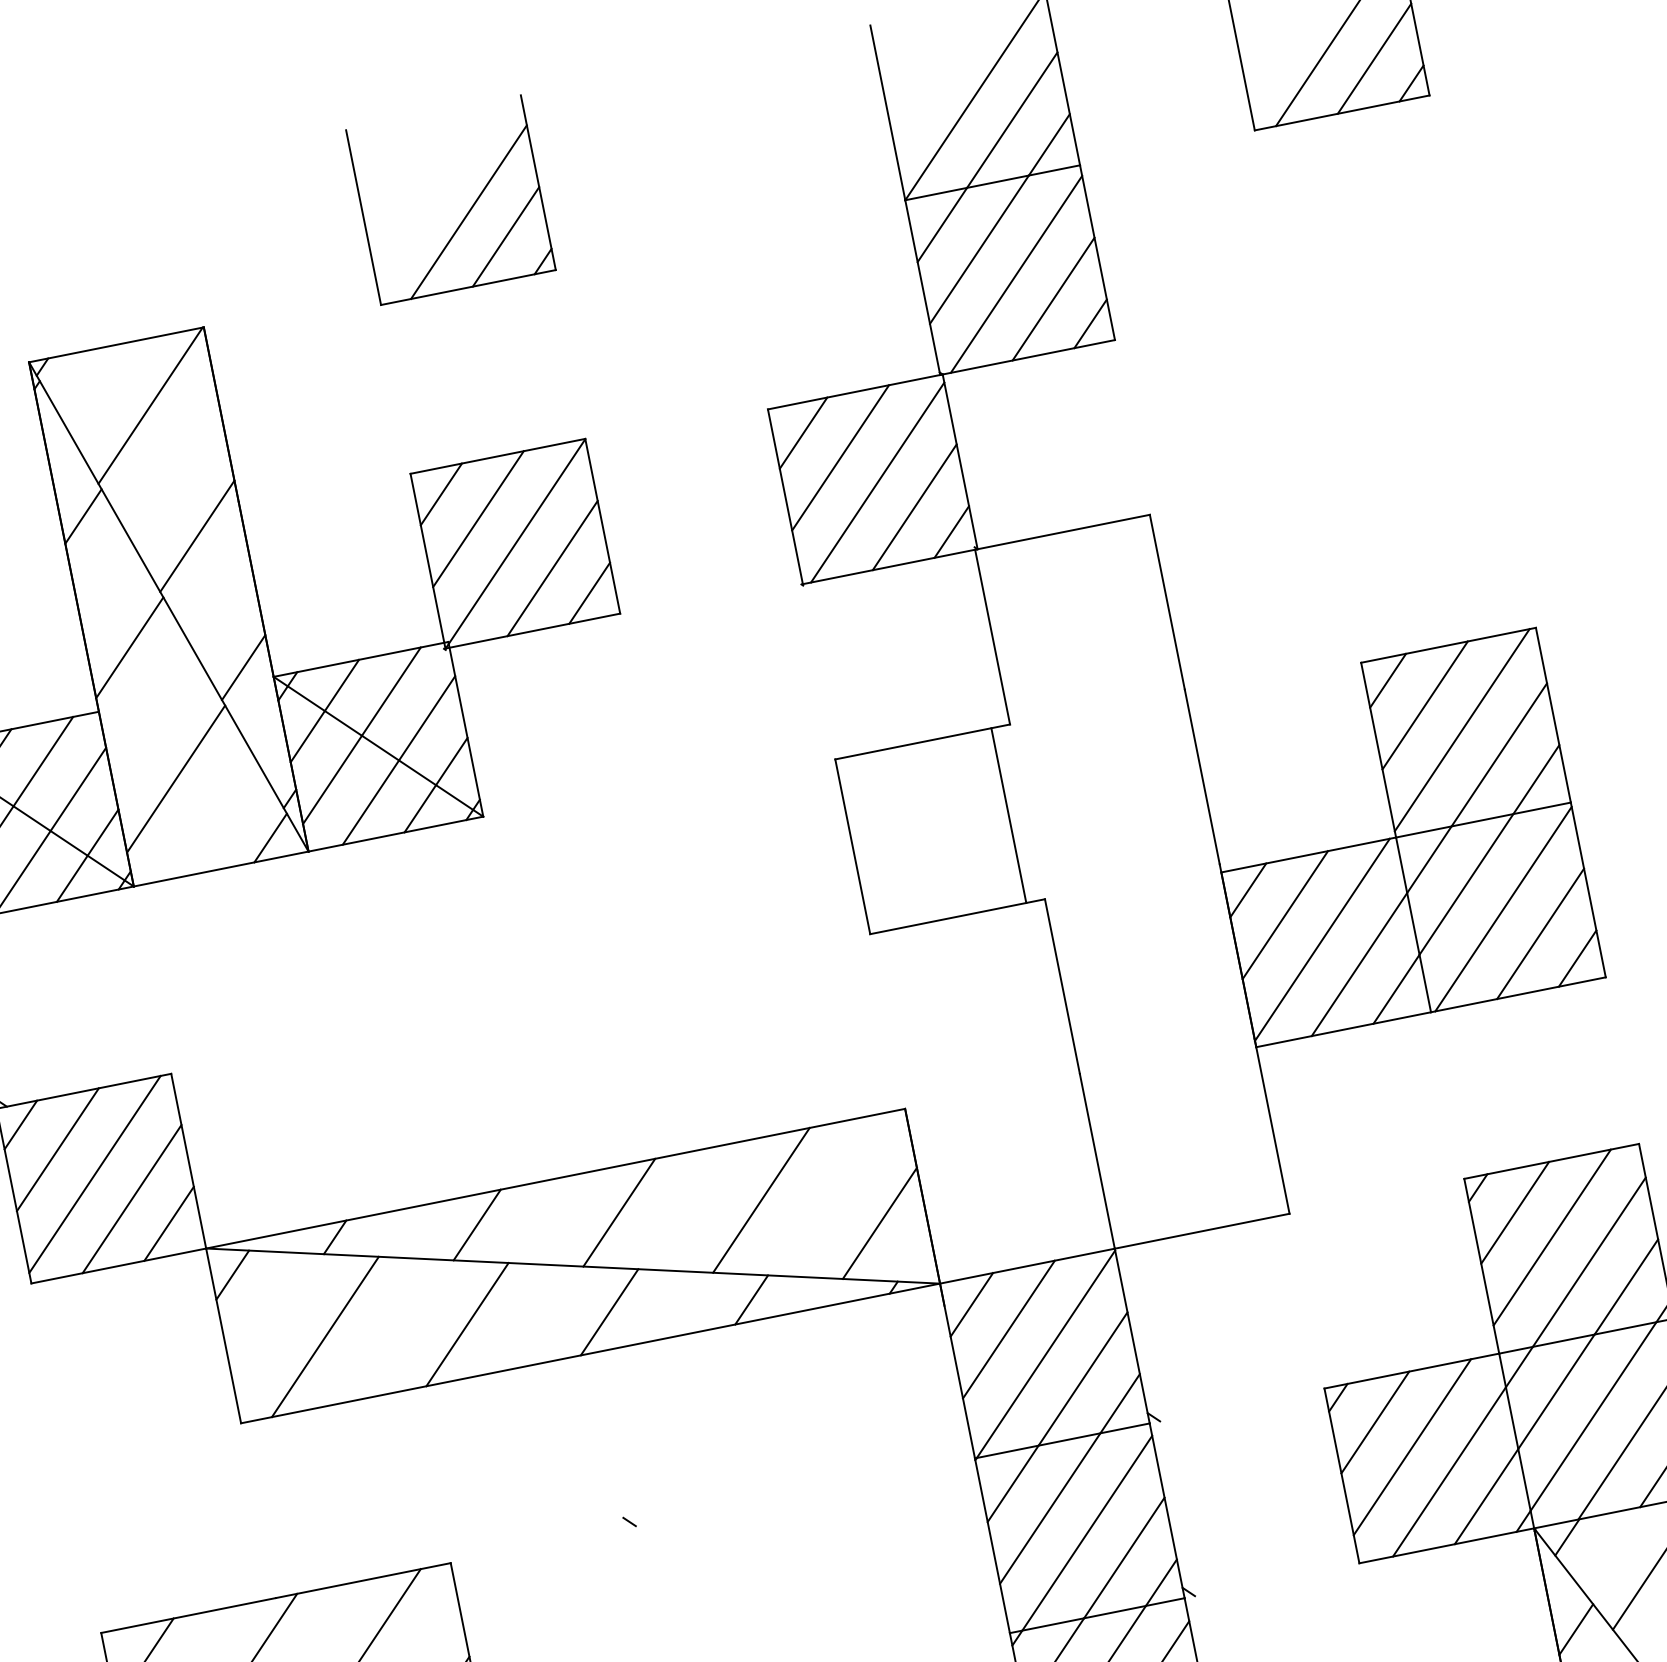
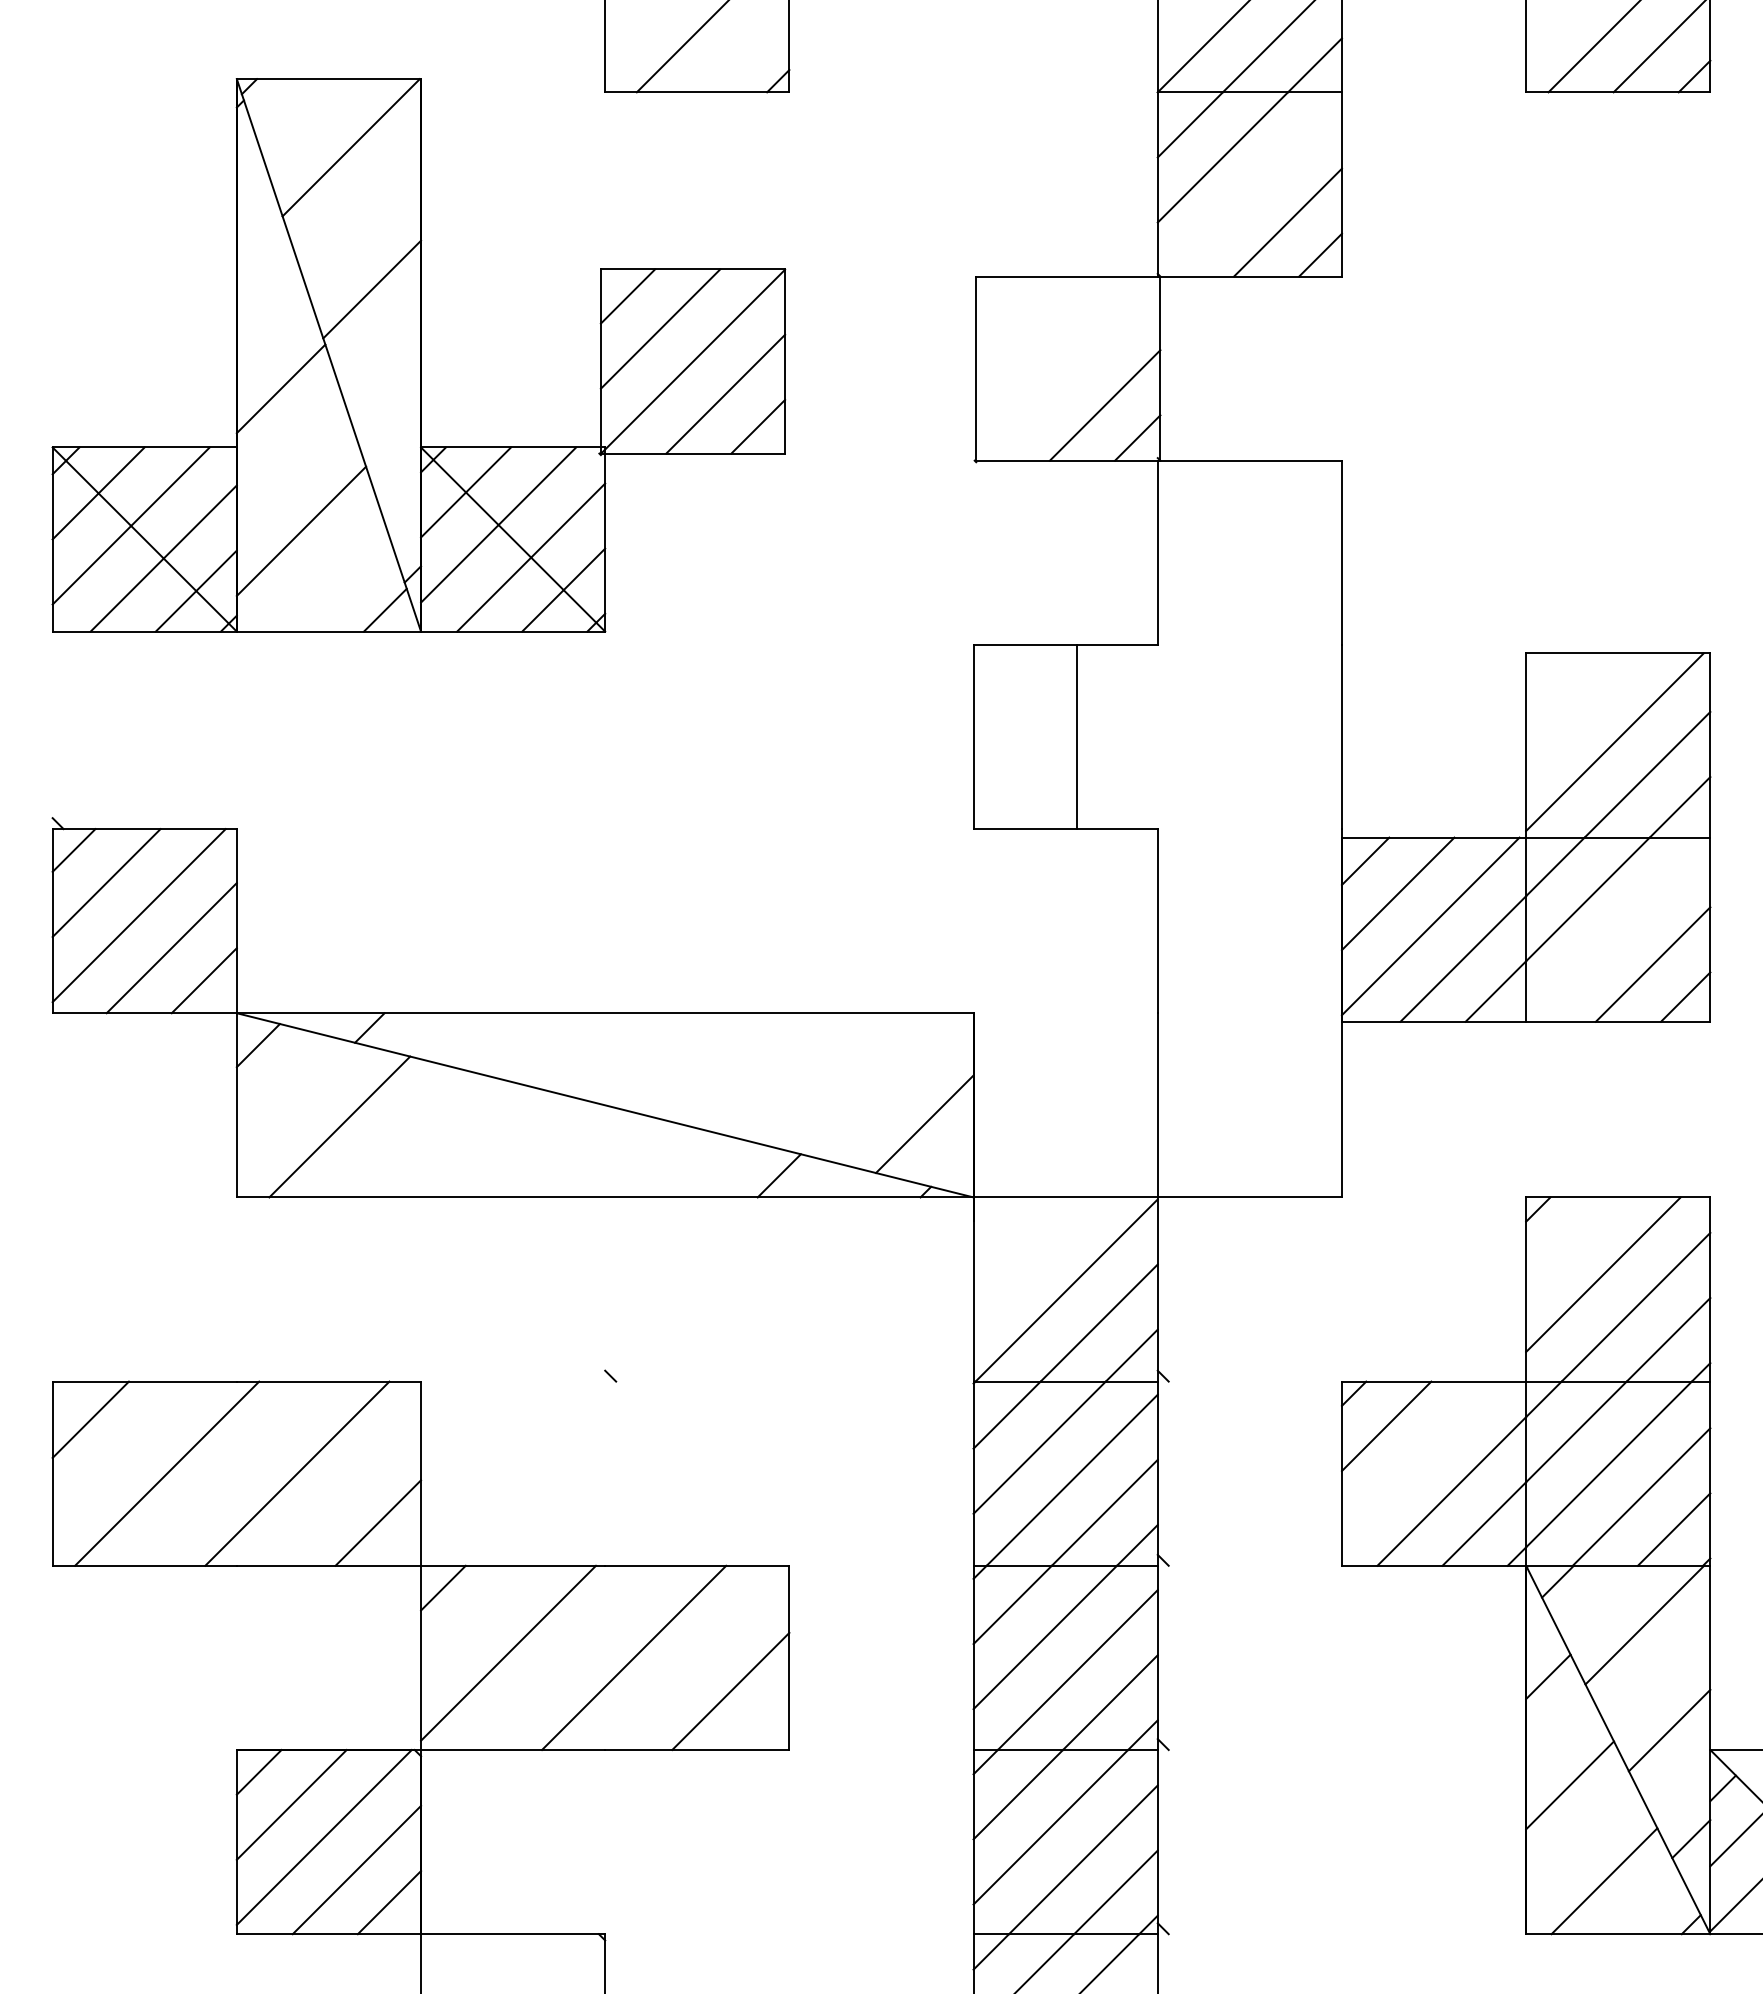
line: (505, 236) -> (745, 48), removed
line: (1016, 273) -> (1255, 189), removed
line: (803, 432) -> (1007, 307), removed
line: (840, 458) -> (1039, 340), removed
line: (877, 482) -> (1072, 372), removed
line: (83, 516) -> (260, 246), removed
line: (243, 667) -> (392, 431), removed
line: (1387, 680) -> (1549, 676), removed
line: (1425, 705) -> (1582, 709), removed
line: (1009, 815) -> (1077, 736), moved
line: (1503, 908) -> (1620, 931), removed
line: (761, 1200) -> (809, 1076), removed
line: (618, 1212) -> (662, 1060), removed
line: (1514, 1212) -> (1570, 1241), removed
line: (477, 1225) -> (516, 1044), removed
line: (971, 1304) -> (1001, 1225), removed
line: (609, 1312) -> (632, 1159), removed
line: (467, 1324) -> (486, 1143), removed
line: (1008, 1329) -> (1033, 1257), removed
line: (1411, 1446) -> (1418, 1458), removed

